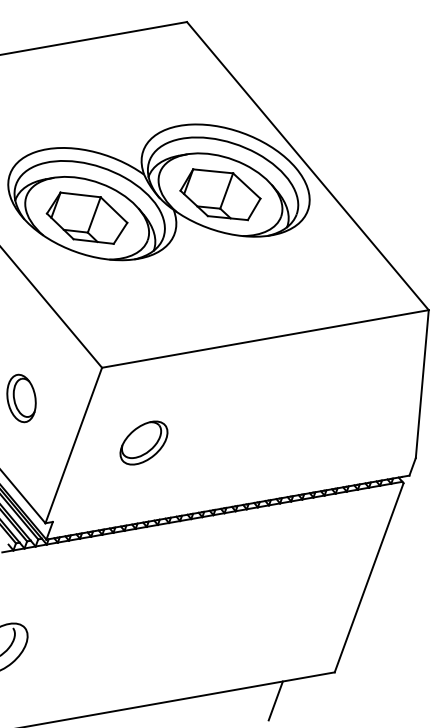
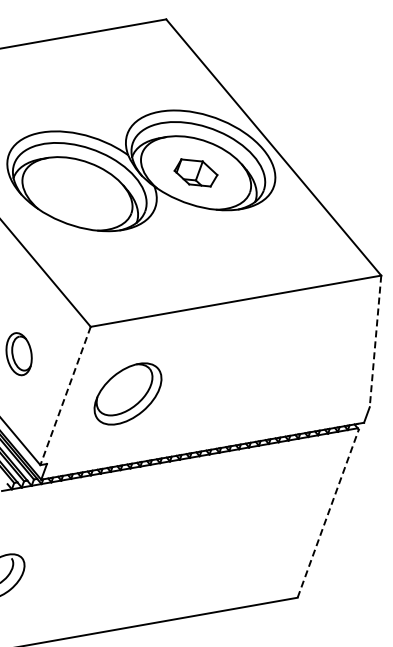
part: (219, 194) -> (195, 172), size x0.6
part: (87, 217) -> (77, 193), removed
line: (422, 384) -> (375, 341), solid -> dashed
part: (143, 442) -> (127, 393), size x1.6
line: (73, 446) -> (65, 396), solid -> dashed
line: (369, 577) -> (328, 513), solid -> dashed
line: (274, 700) -> (244, 622), removed

